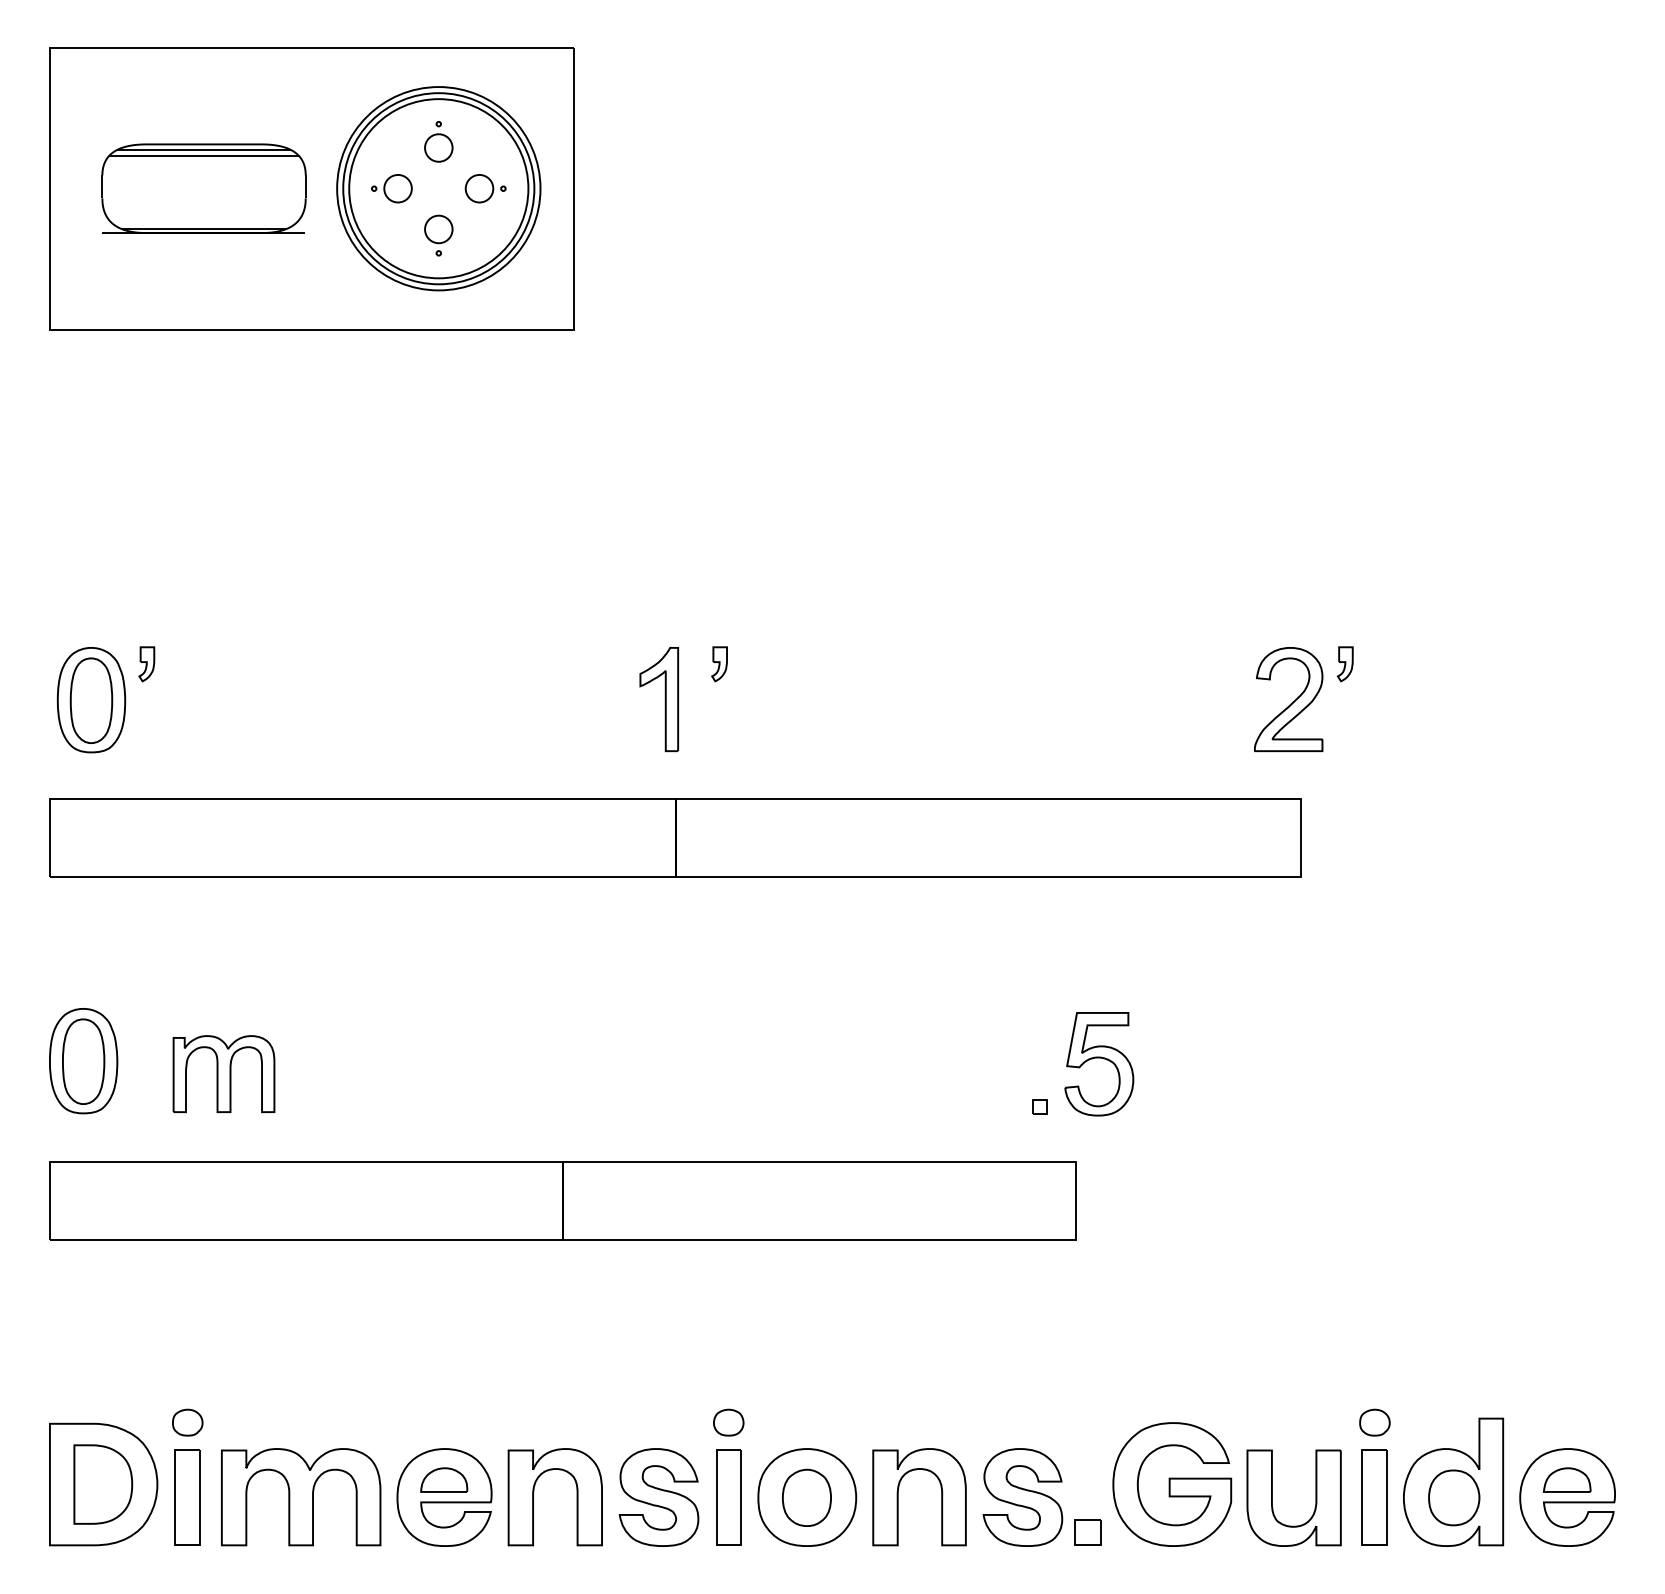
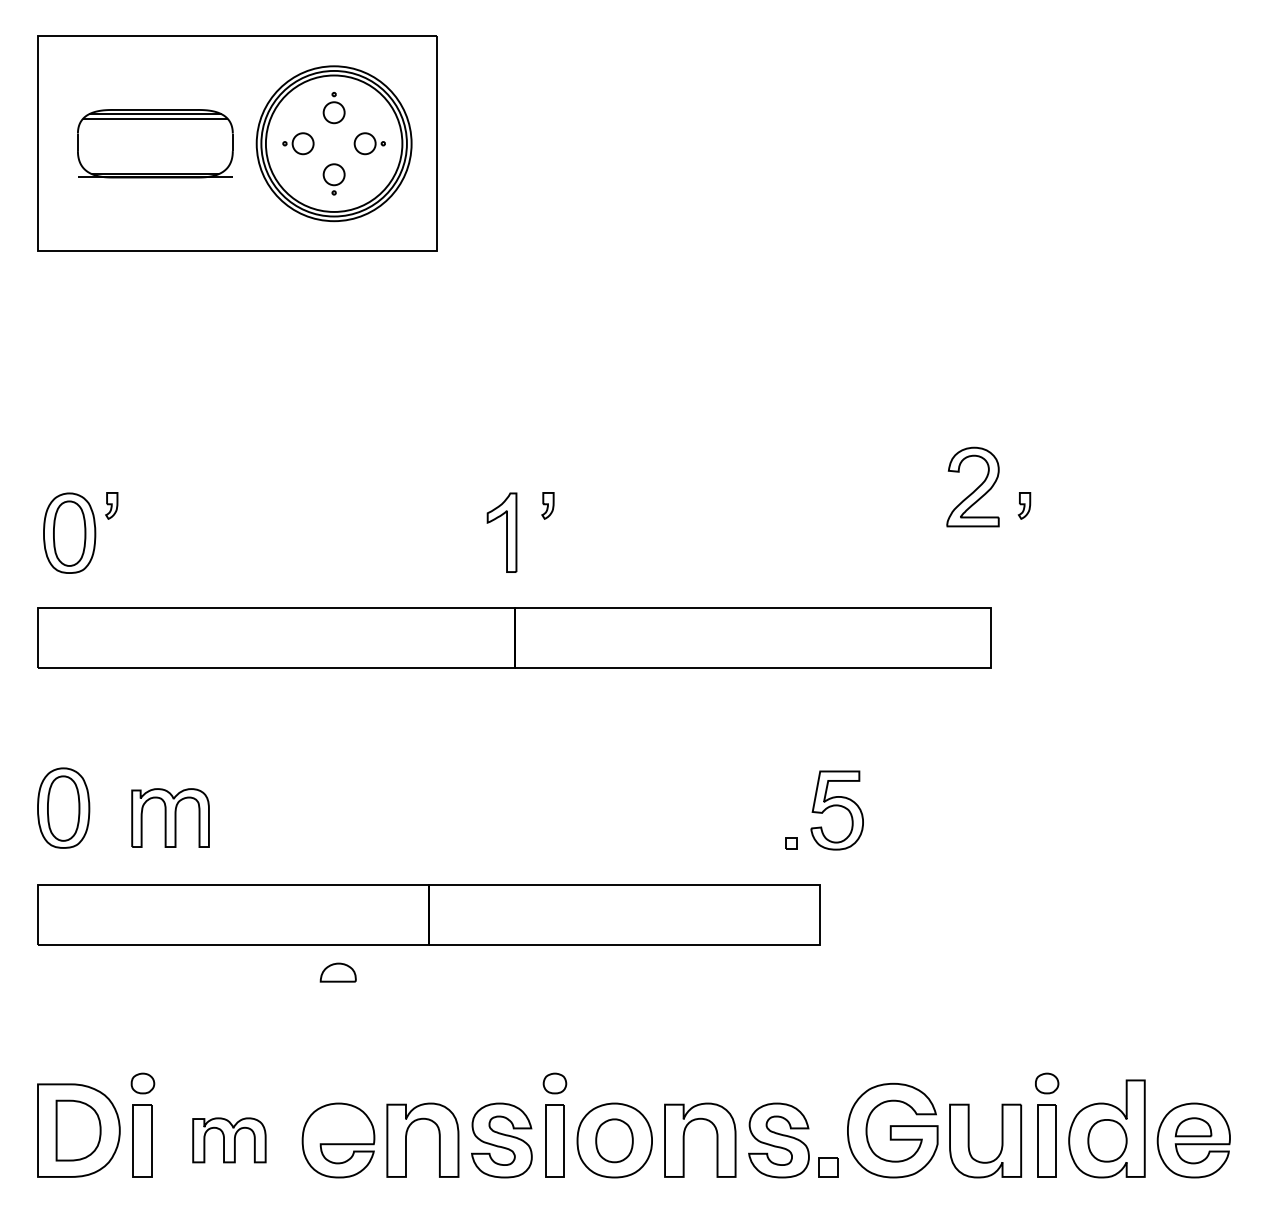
part: (1288, 699) -> (972, 487), moved
part: (444, 1479) -> (338, 972), moved
part: (301, 1497) -> (229, 1140), size x0.6

